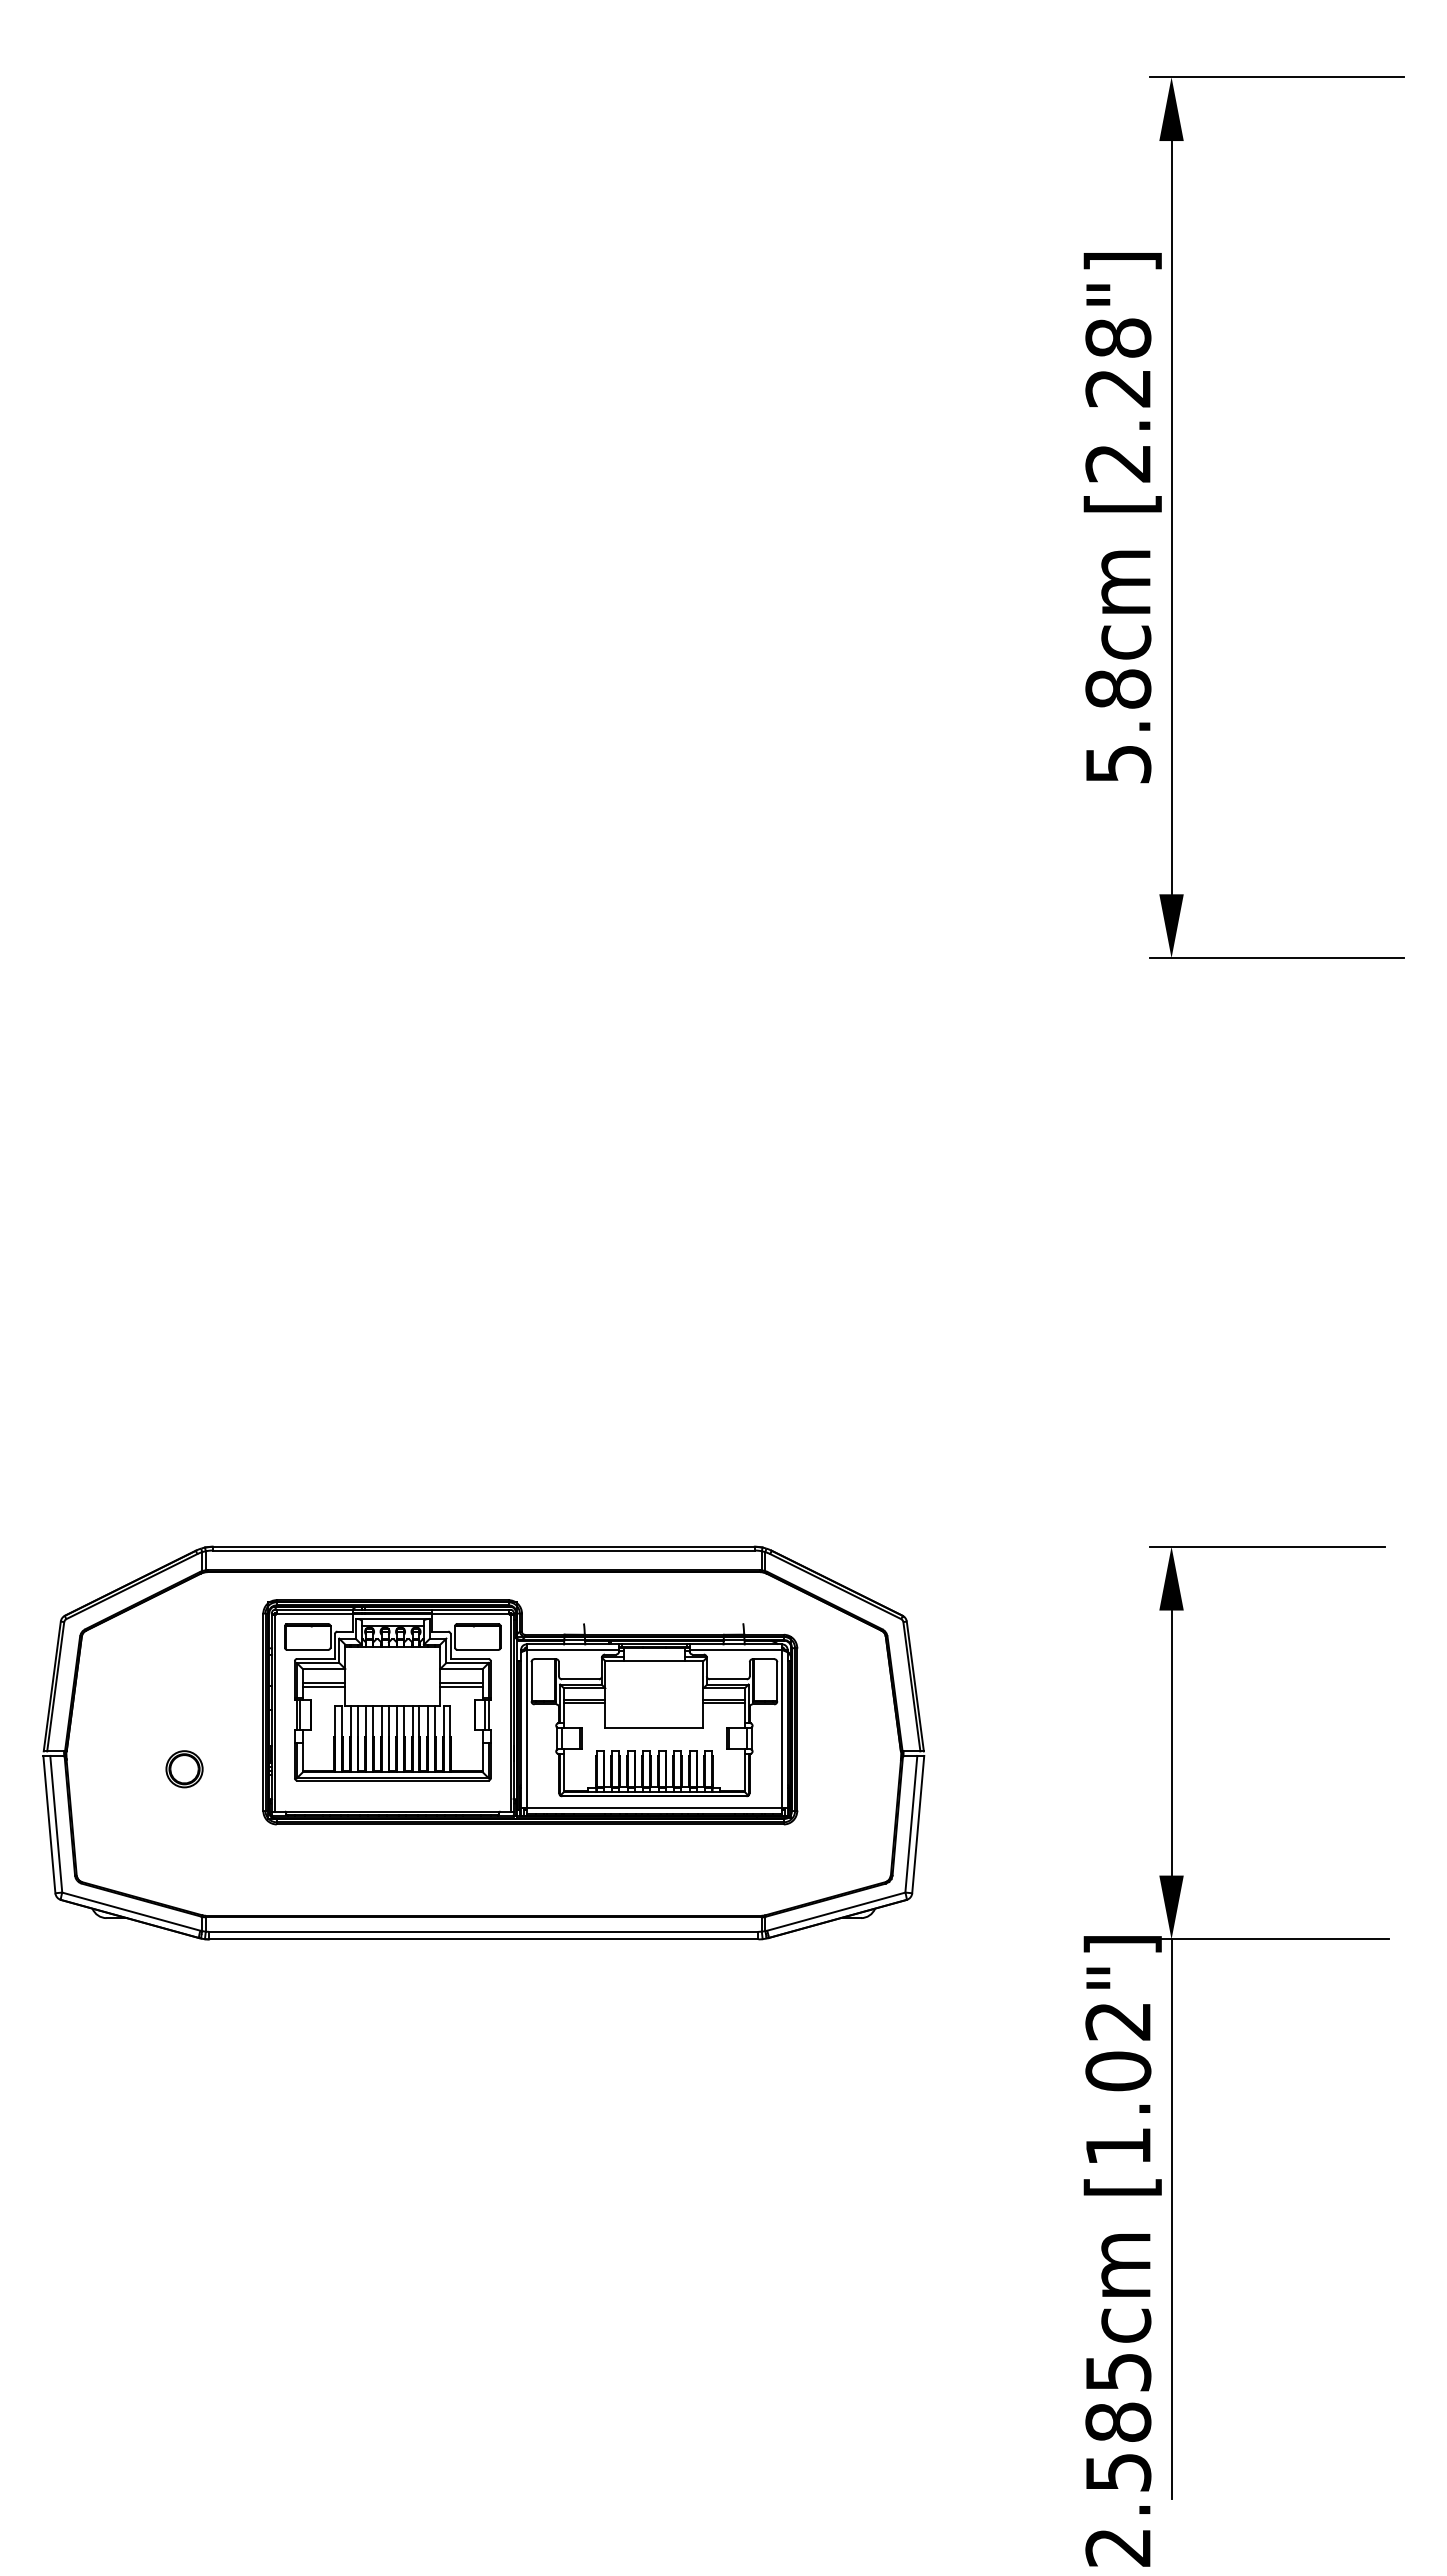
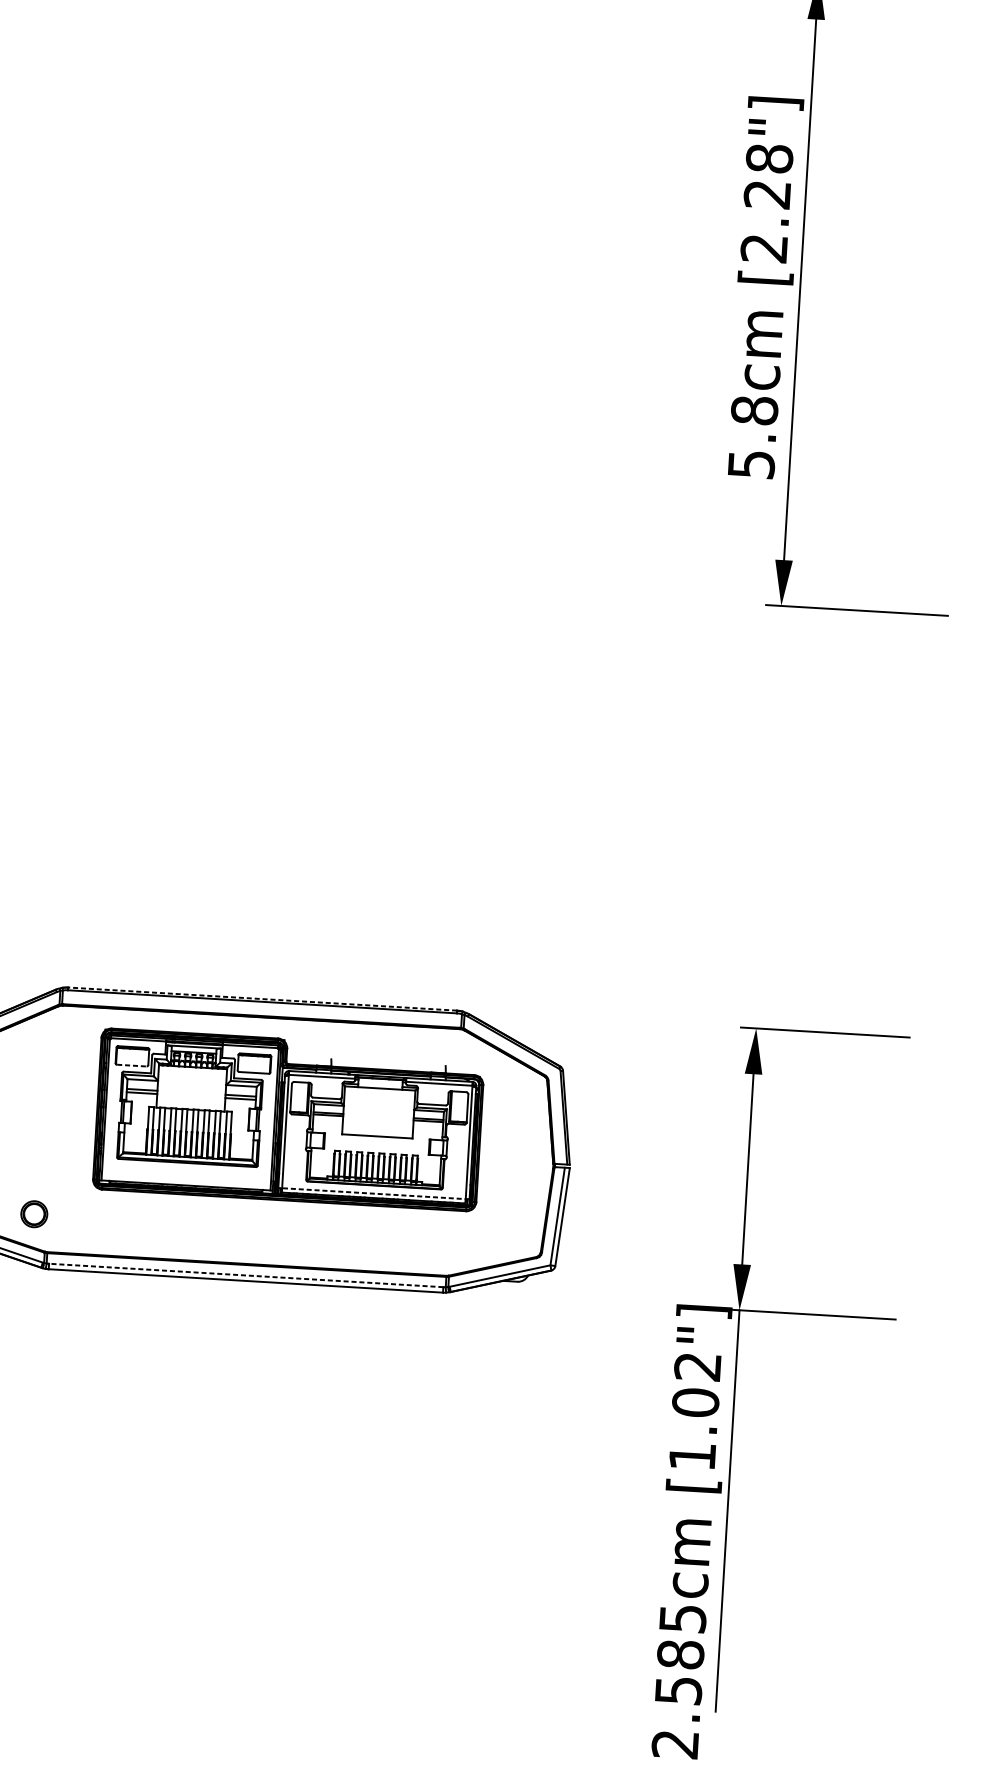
line: (483, 1546) -> (262, 998), solid -> dashed
line: (307, 1649) -> (131, 1065), solid -> dashed
part: (184, 1769) -> (34, 1214), moved
line: (653, 1807) -> (373, 1193), solid -> dashed
line: (483, 1931) -> (246, 1275), solid -> dashed

